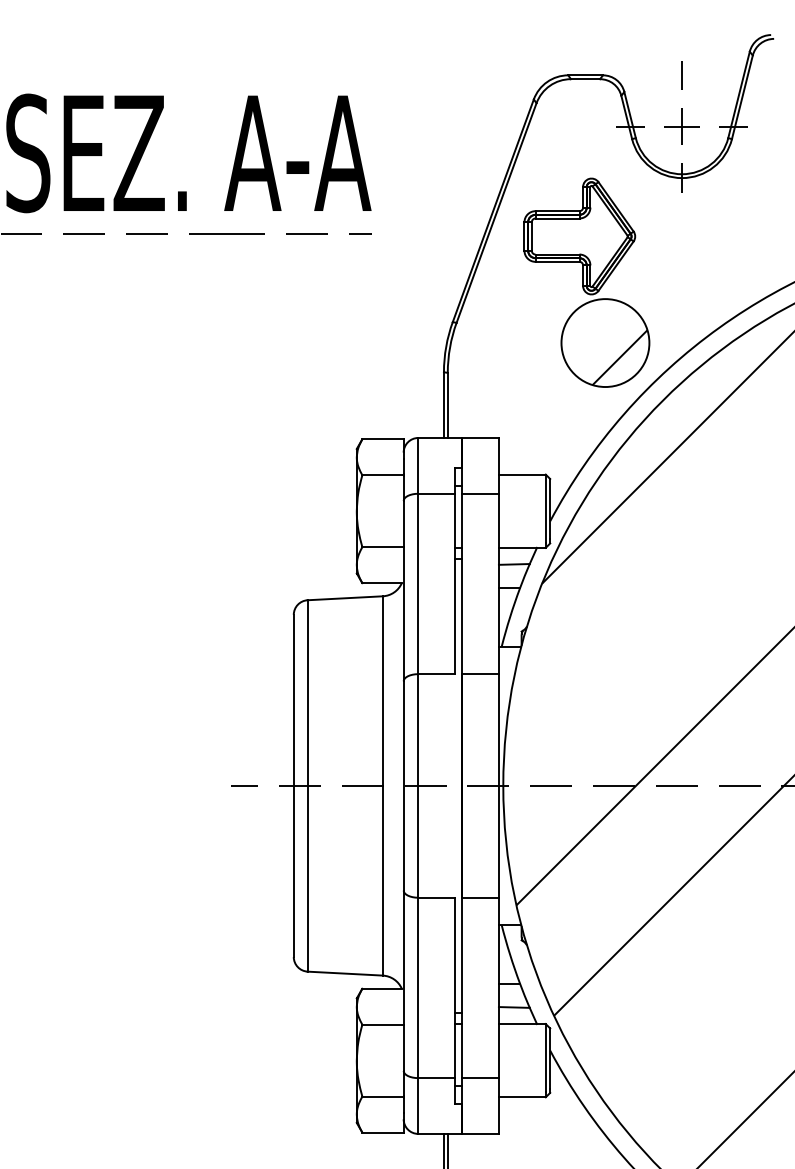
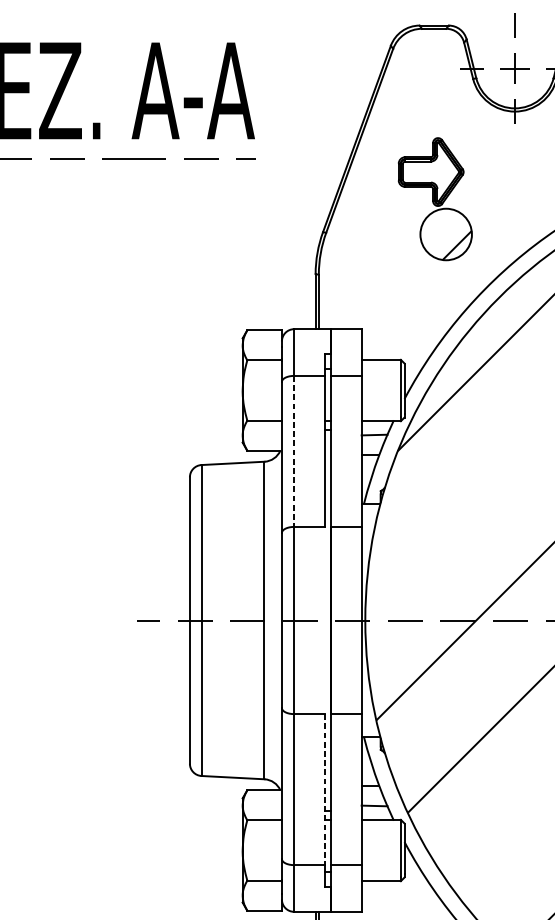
part: (586, 282) -> (434, 199), size x0.7
line: (418, 584) -> (294, 451), solid -> dashed
line: (454, 988) -> (324, 790), solid -> dashed

